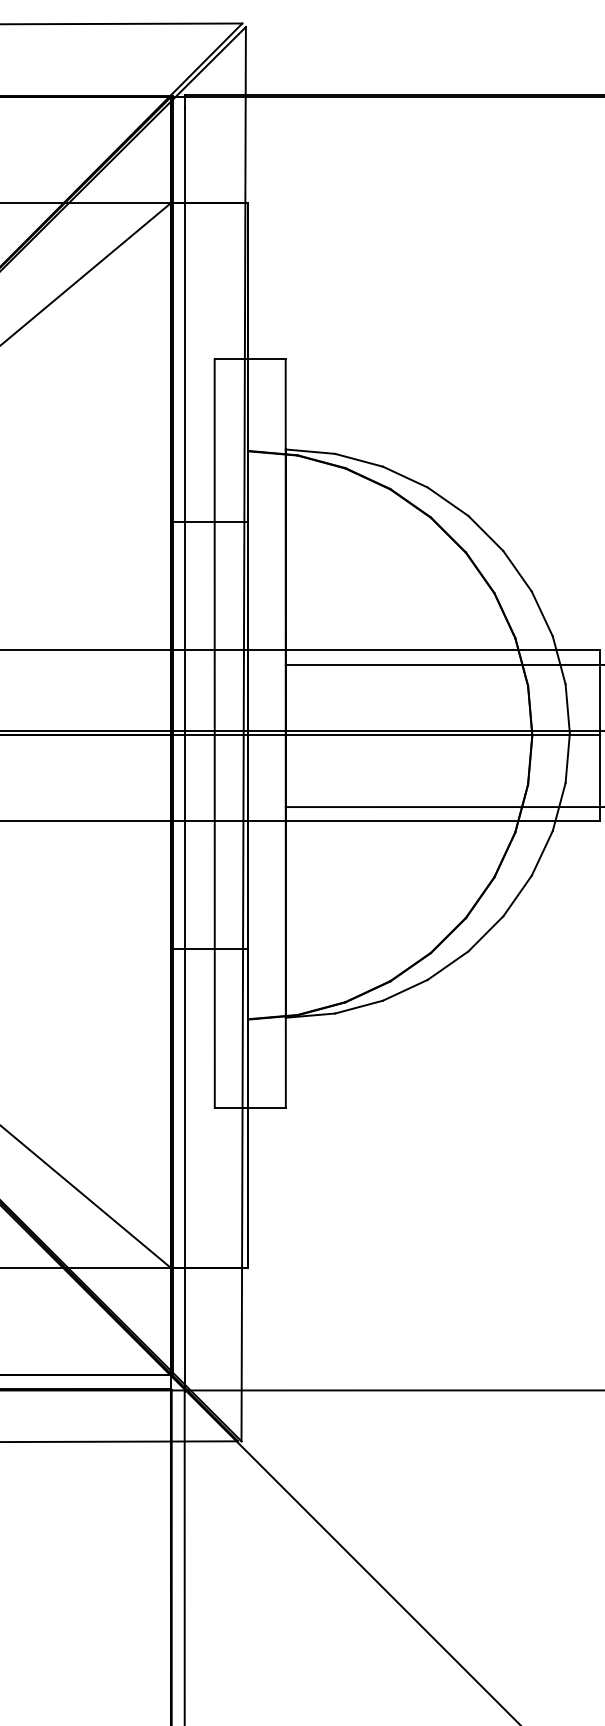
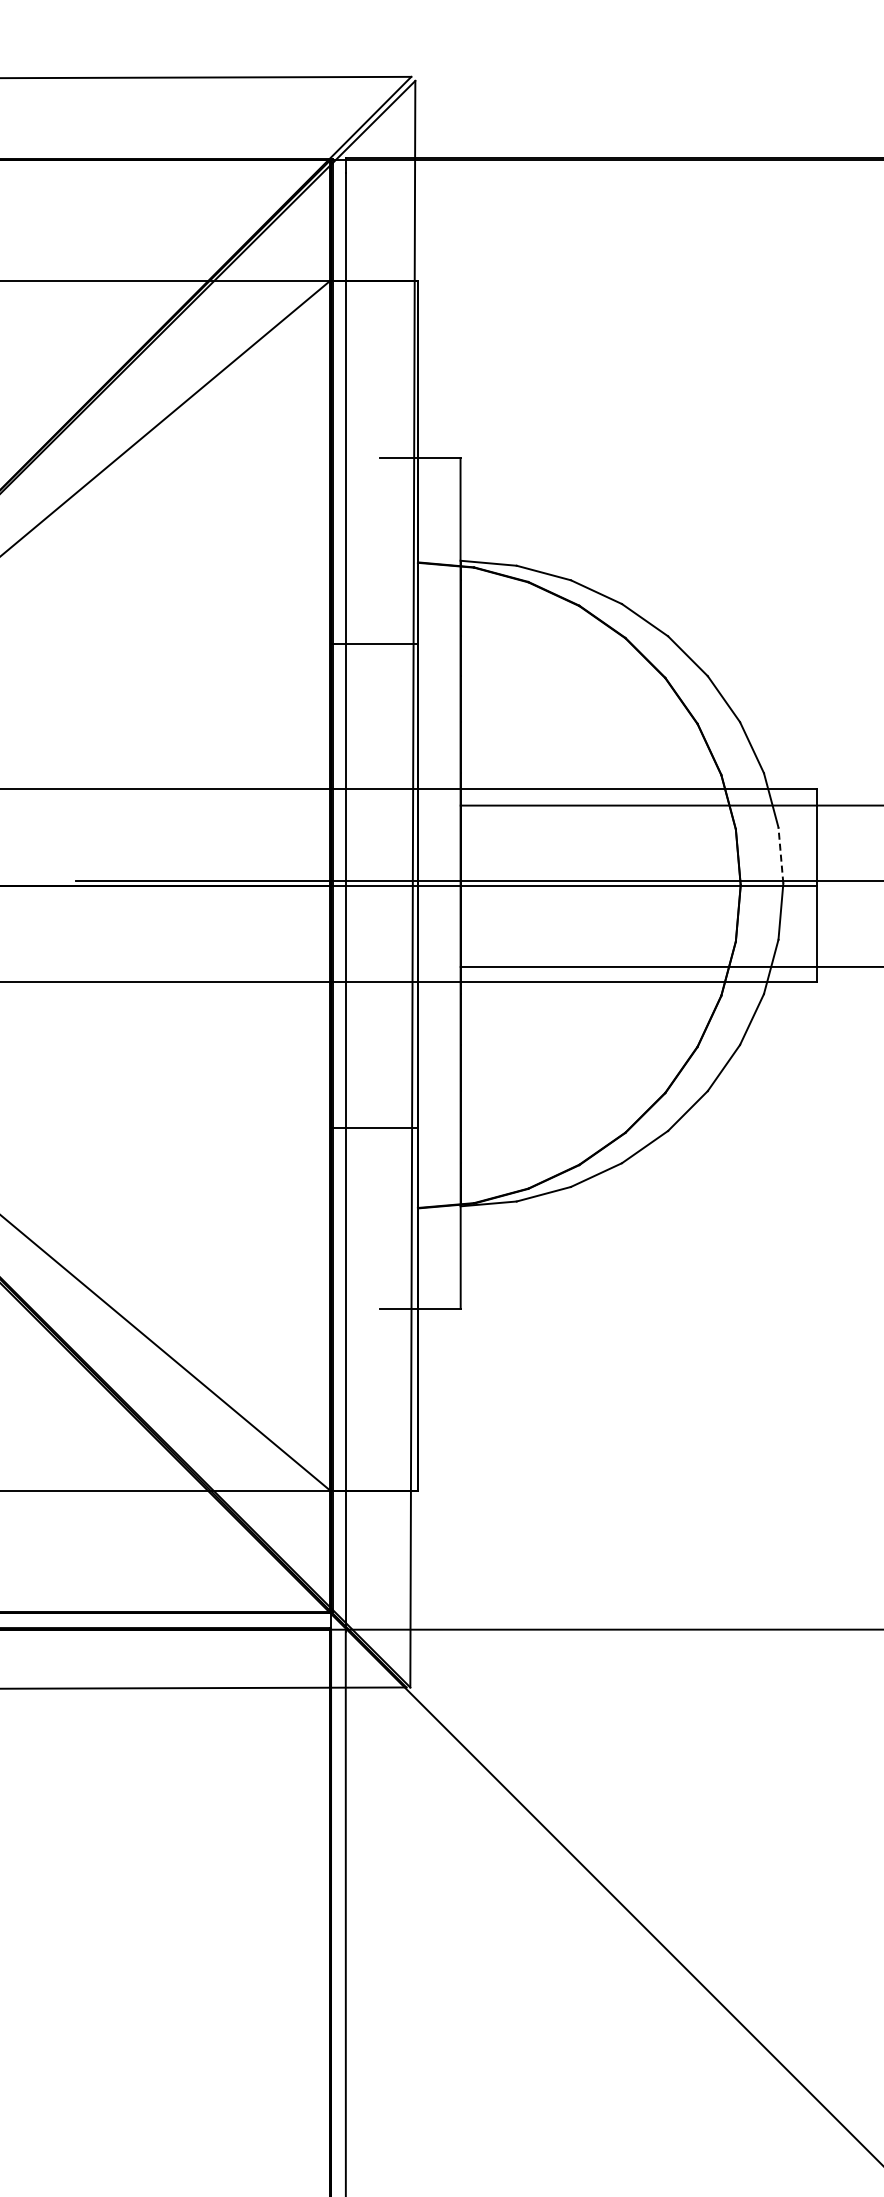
line: (567, 708) -> (780, 855), solid -> dashed
line: (214, 733) -> (379, 883), removed

